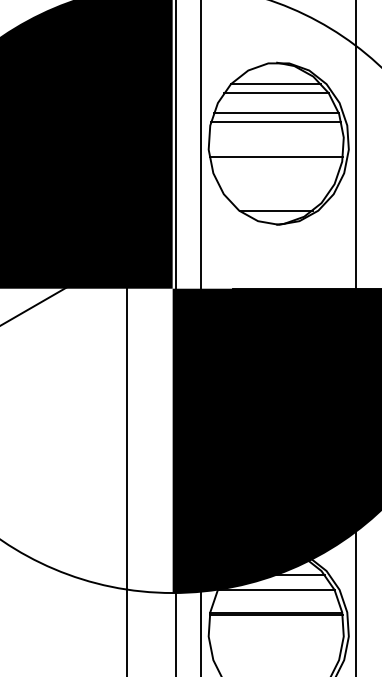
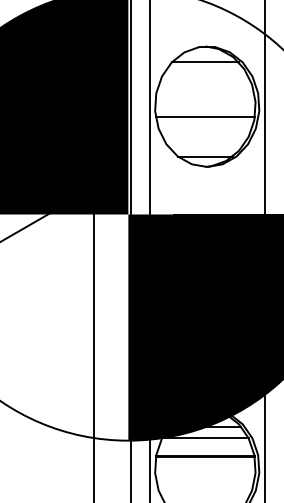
line: (276, 92) -> (205, 68), removed
line: (275, 113) -> (204, 84), removed
line: (275, 121) -> (204, 90), removed

